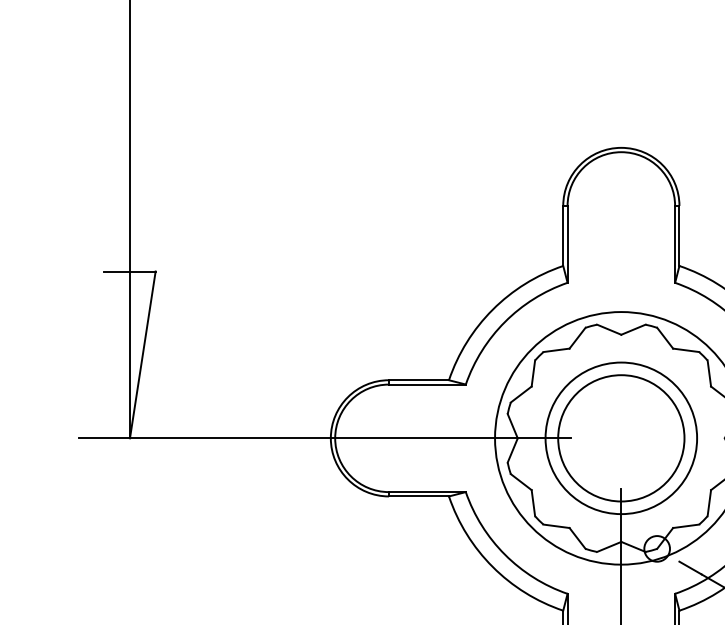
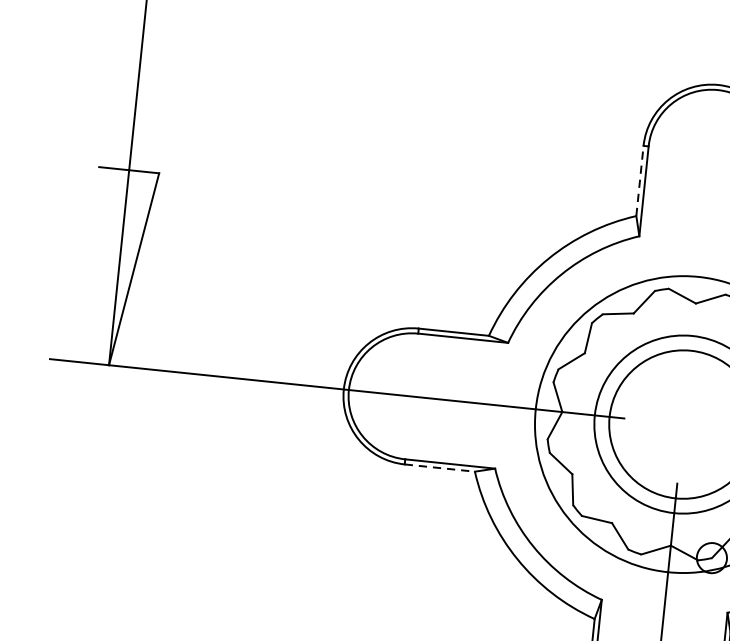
line: (563, 235) -> (640, 180), solid -> dashed
line: (419, 496) -> (440, 468), solid -> dashed

